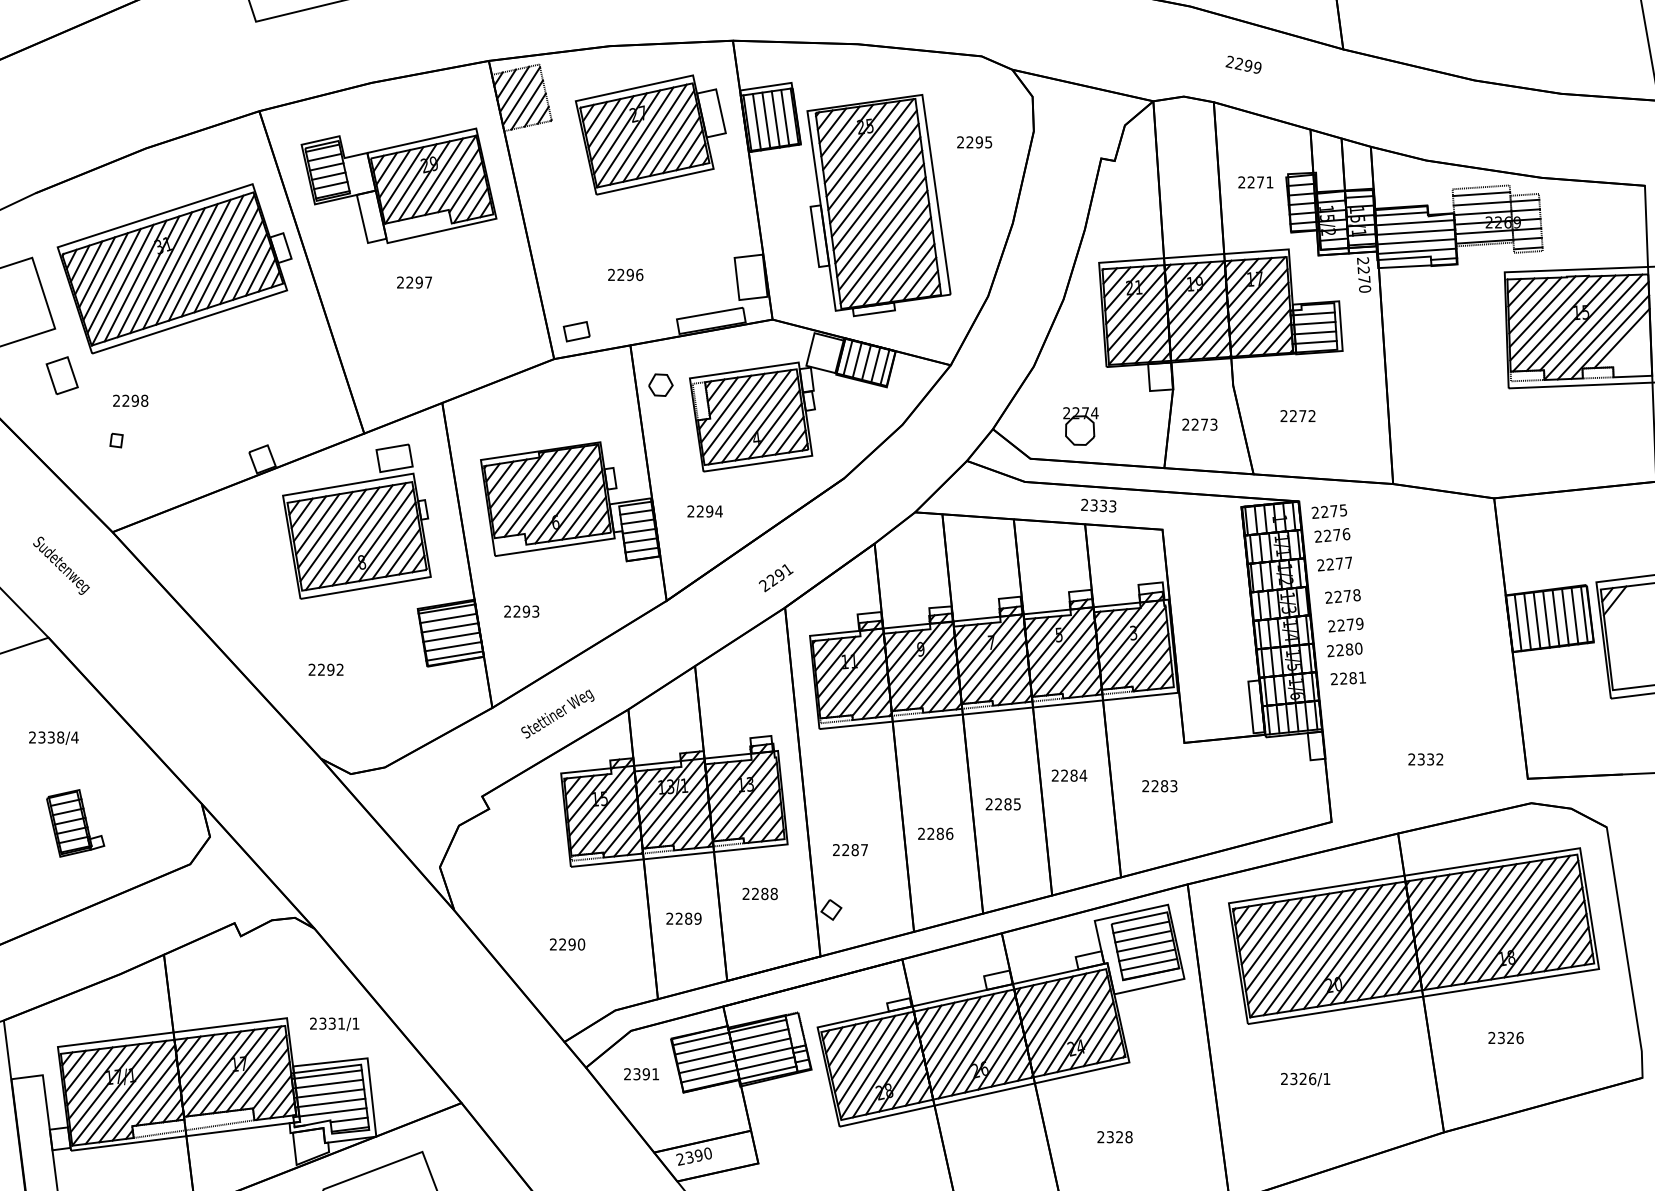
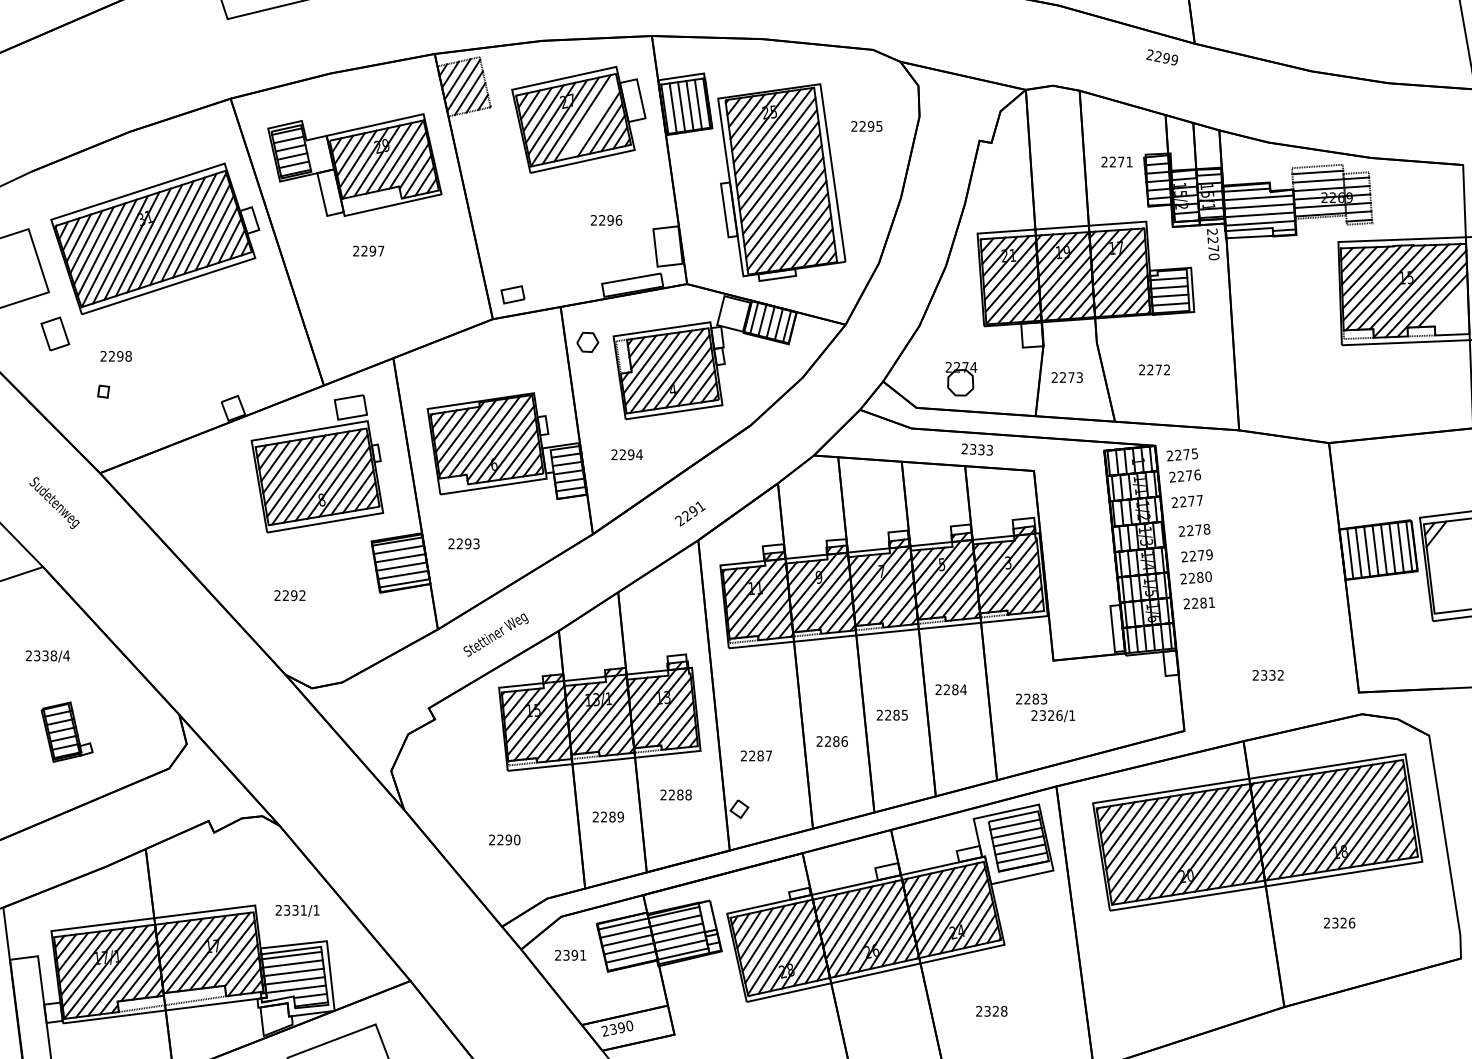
text: (1242, 64) -> (1161, 57), moved
line: (665, 134) -> (591, 119), removed
text: (625, 275) -> (606, 220), moved
text: (1305, 1080) -> (1053, 716), moved

